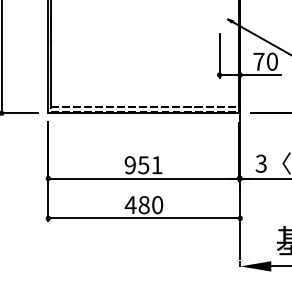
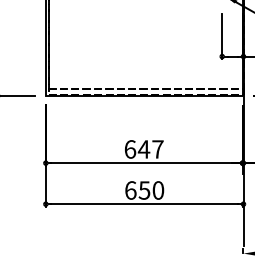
text: (143, 165) -> (143, 149), 951 -> 647
text: (136, 205) -> (136, 190), 480 -> 650

